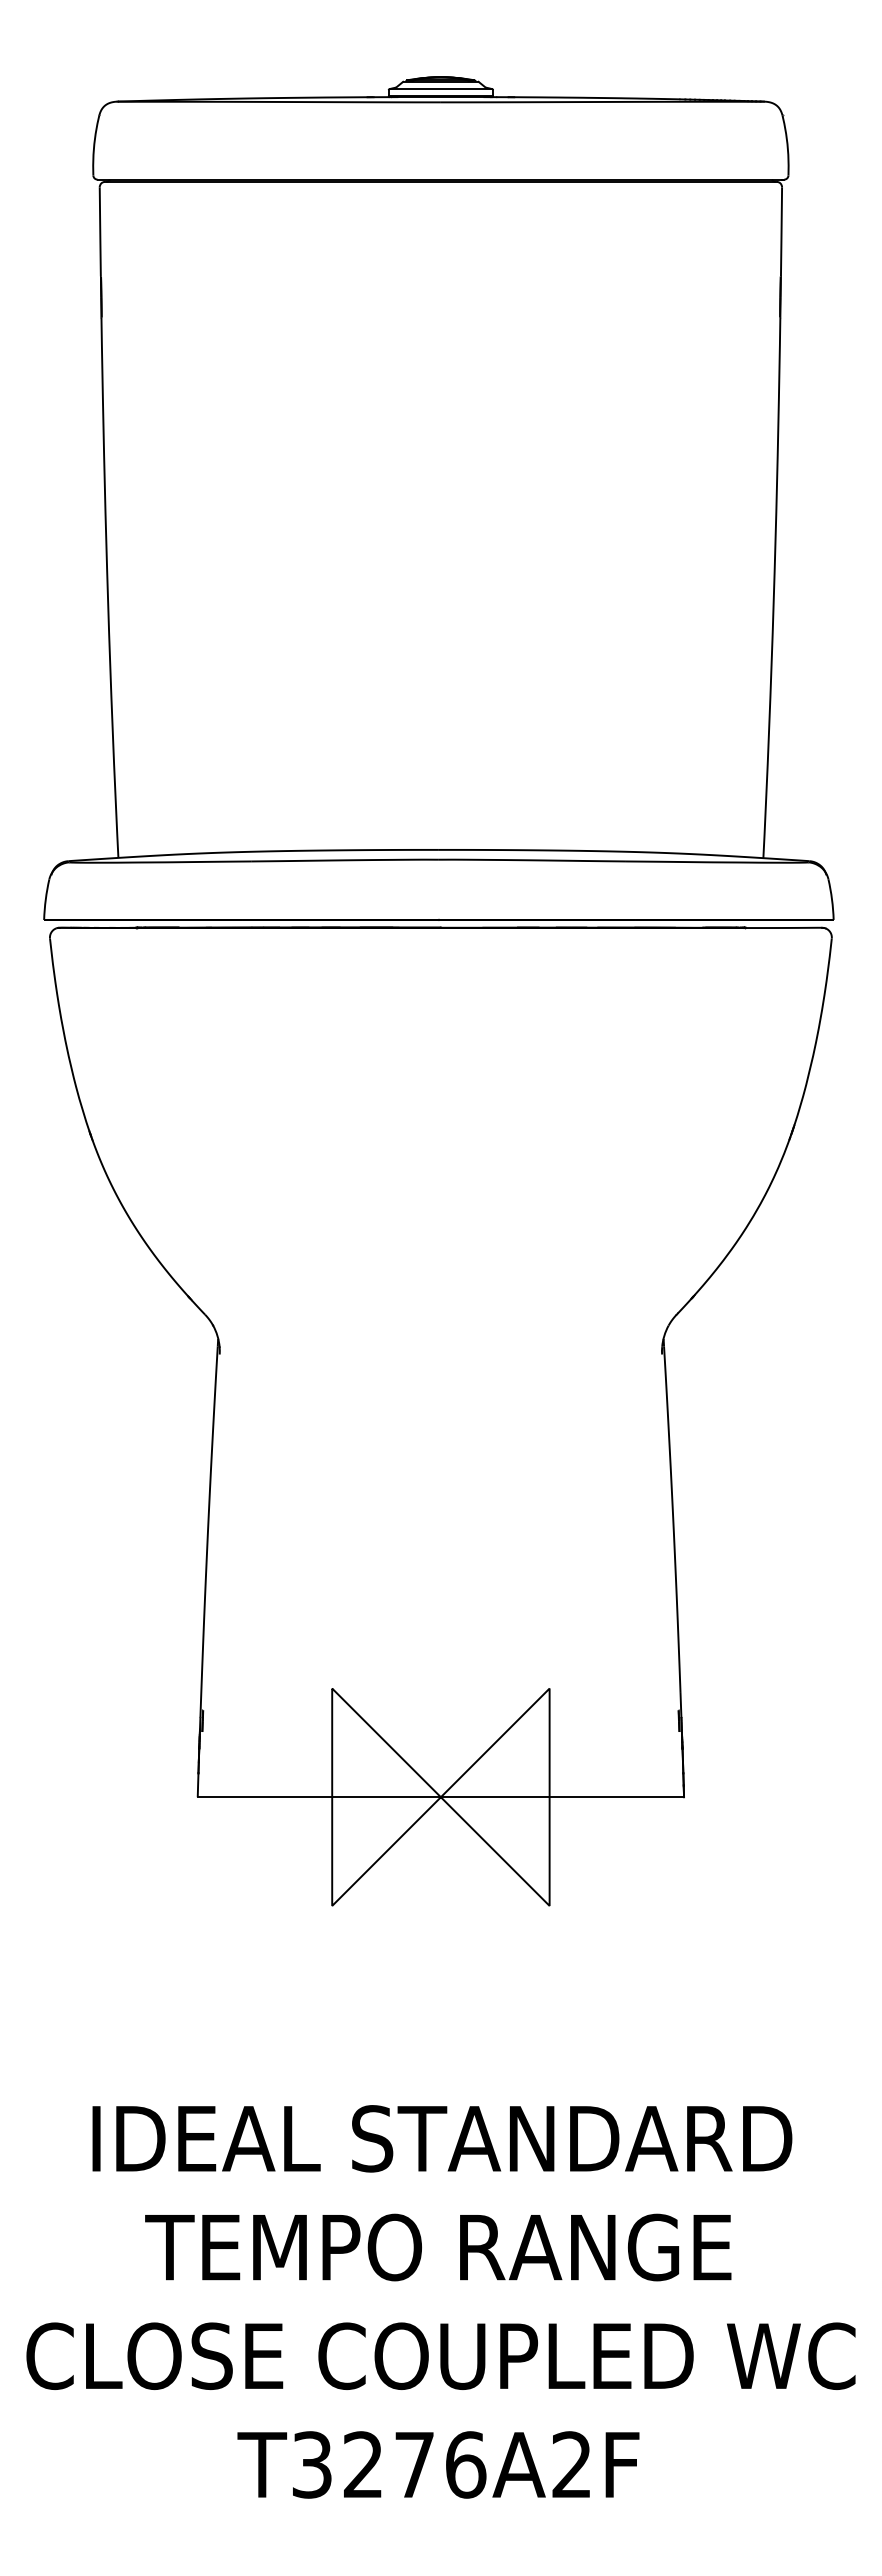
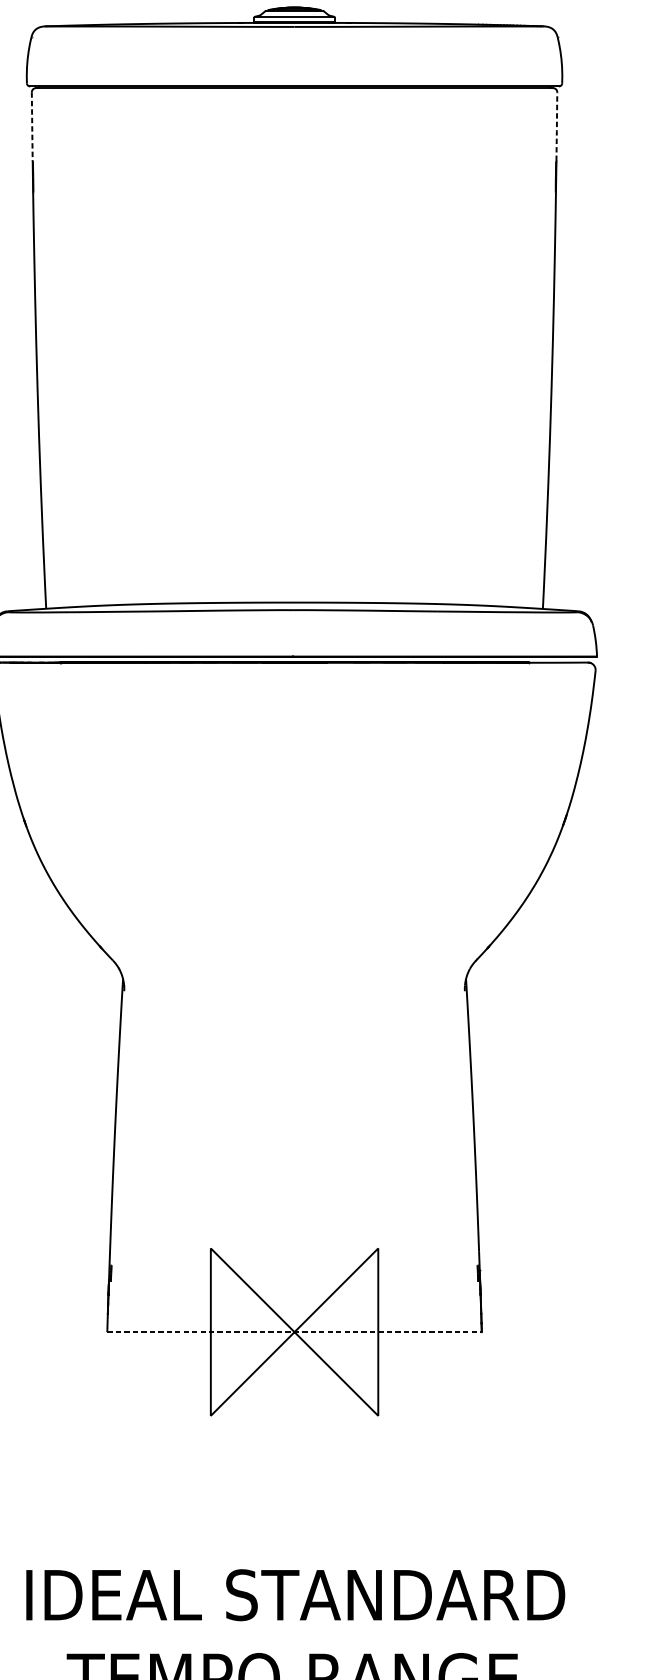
line: (781, 231) -> (556, 126), solid -> dashed
line: (100, 232) -> (32, 127), solid -> dashed
line: (441, 1797) -> (295, 1332), solid -> dashed

